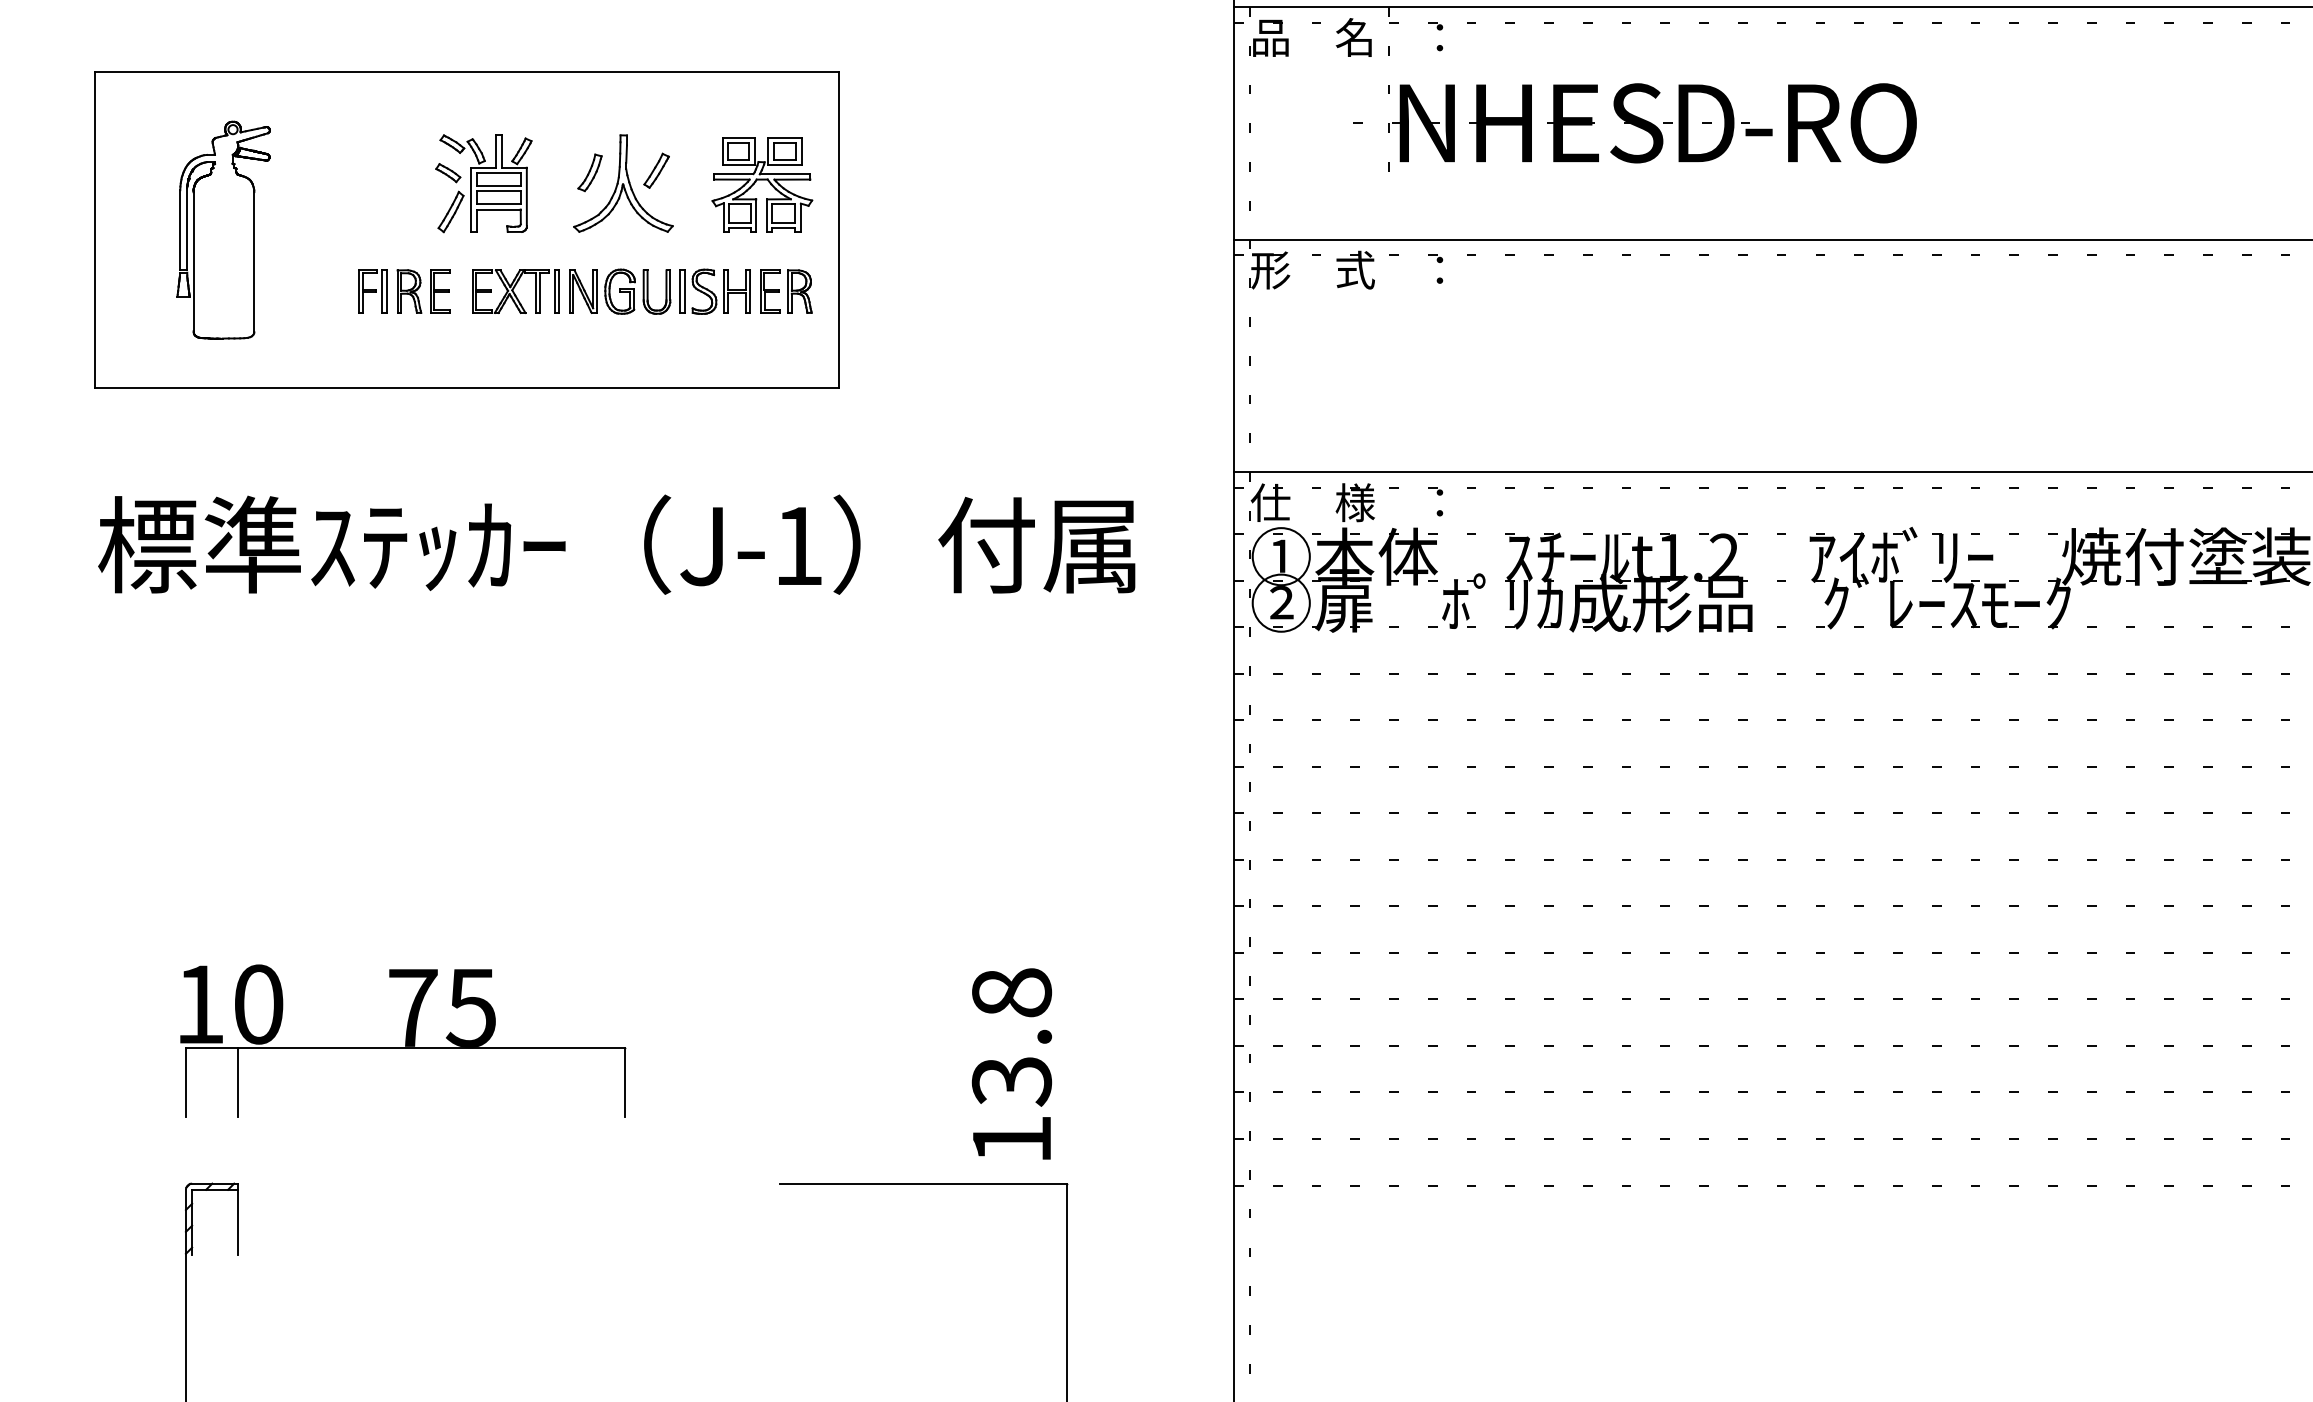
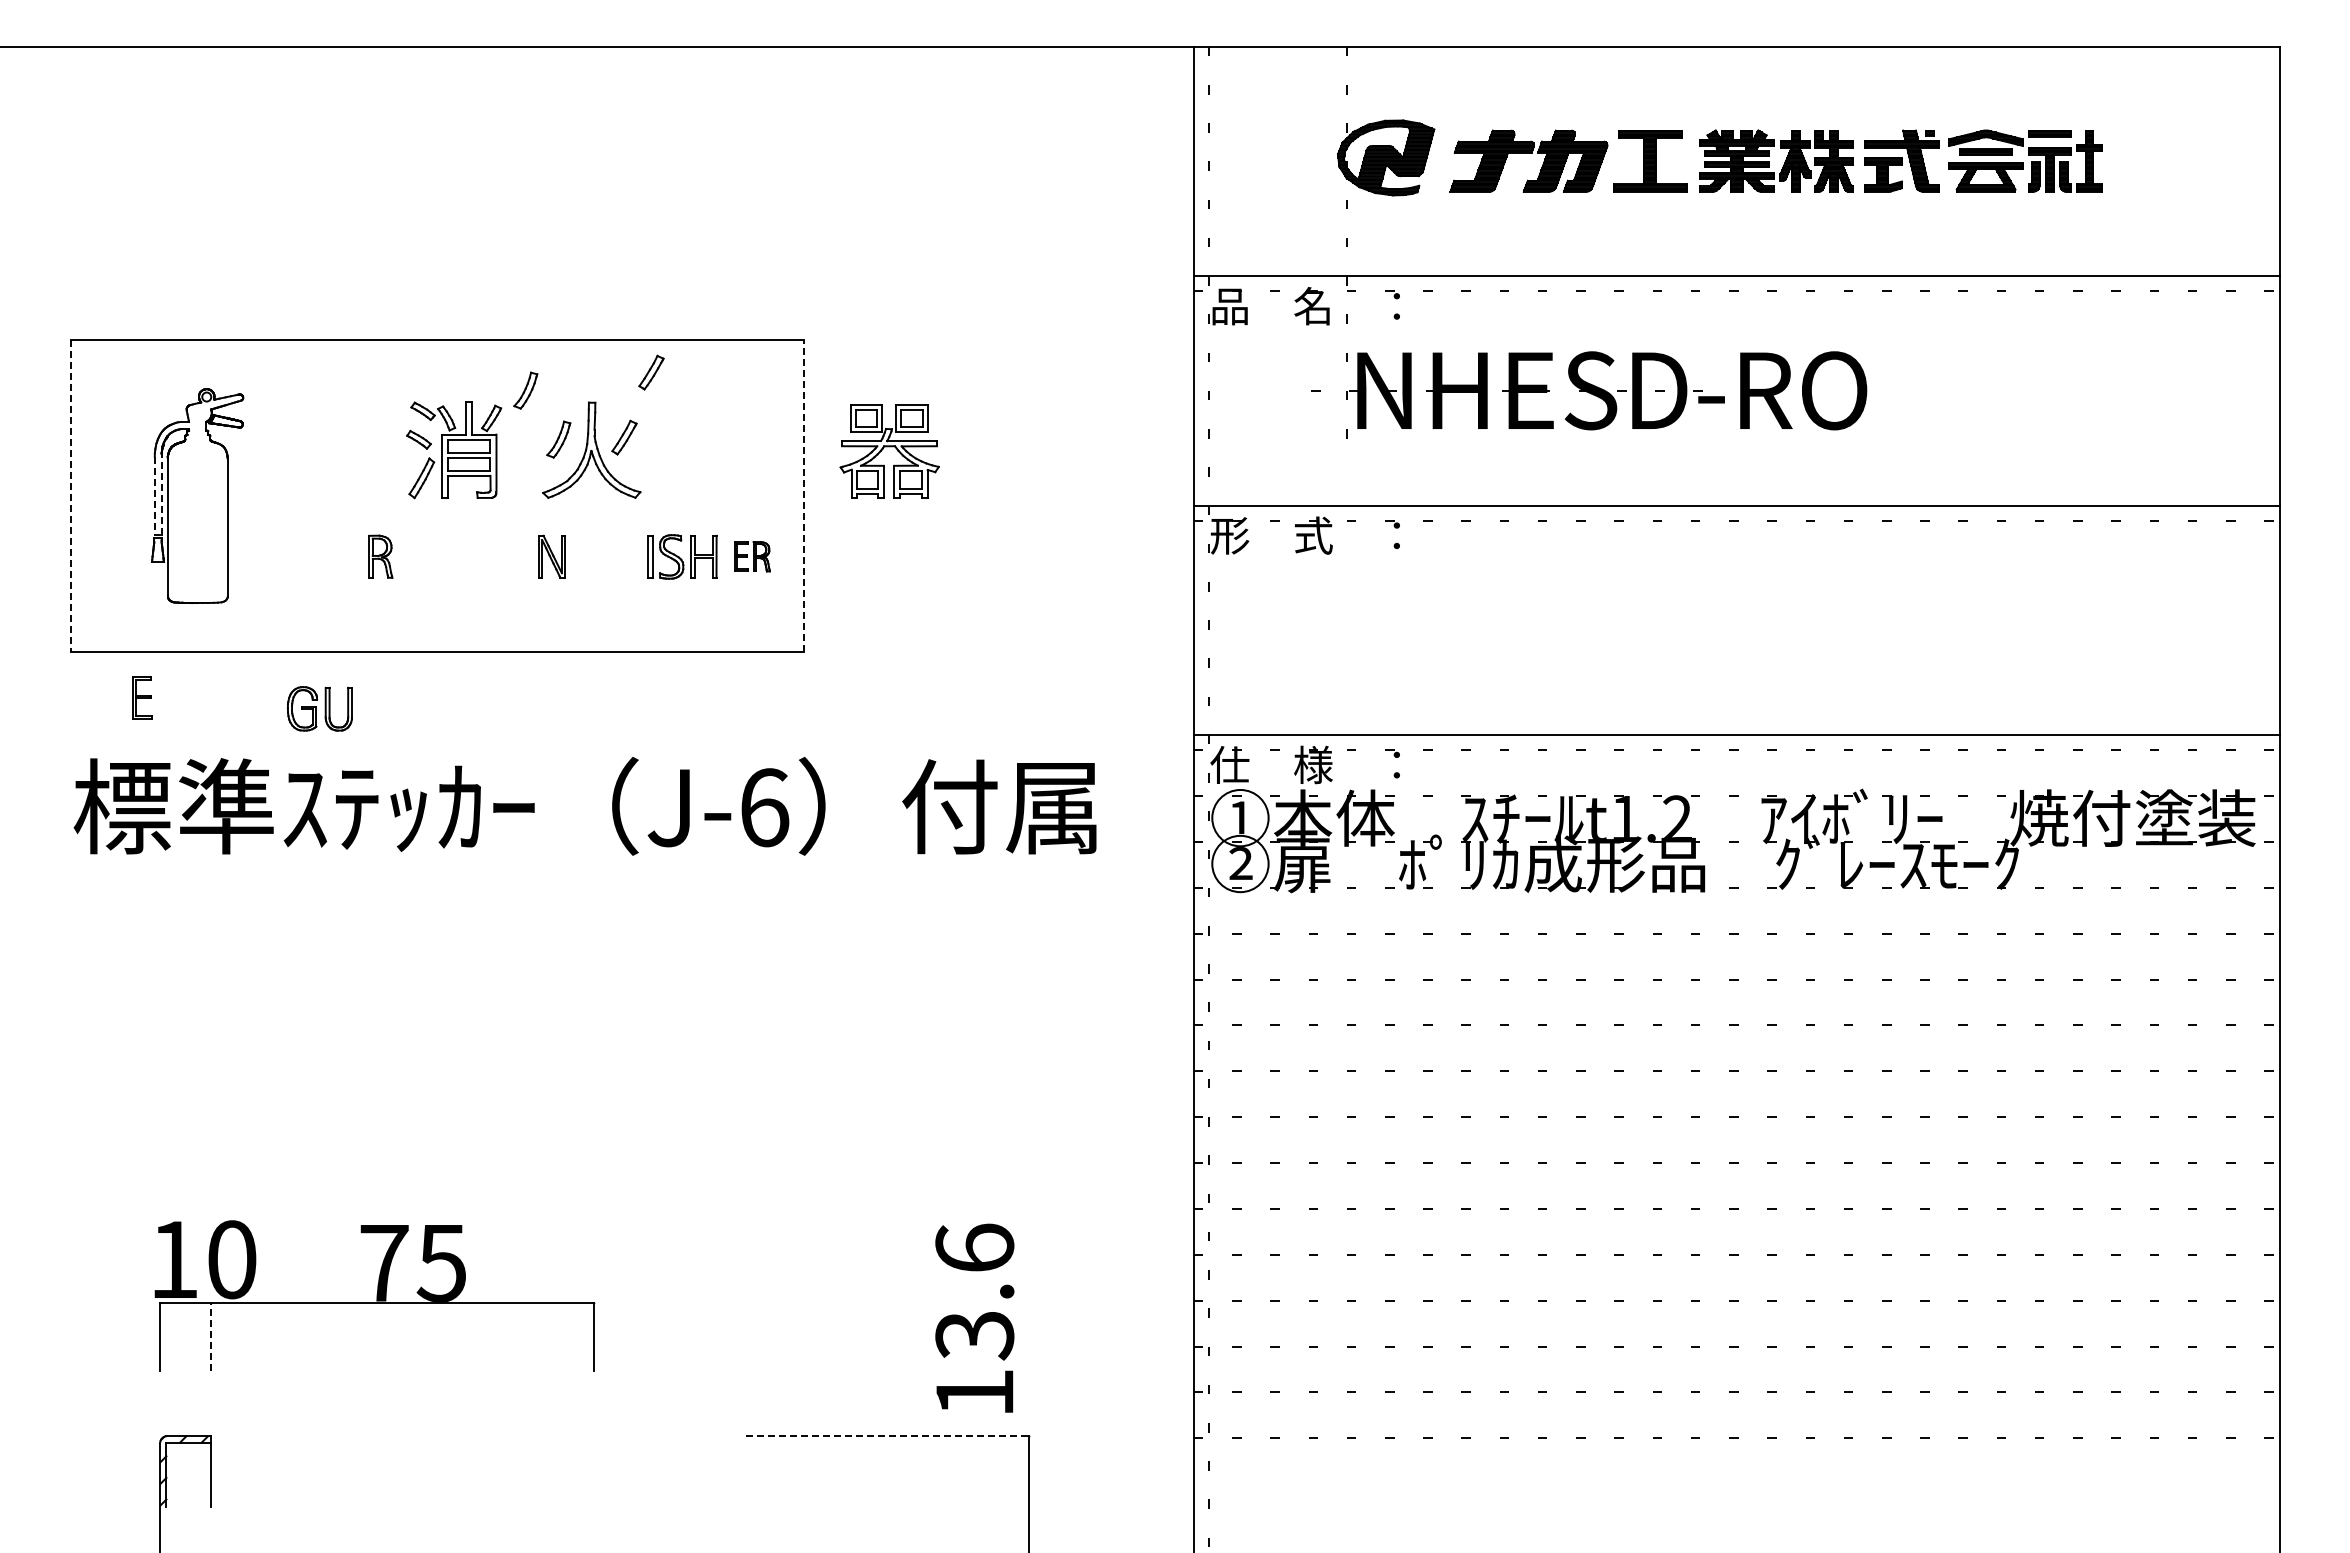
part: (684, 104) -> (651, 372), added
part: (556, 123) -> (525, 390), added
part: (762, 184) -> (889, 451), moved
line: (187, 228) -> (161, 494), solid -> dashed
line: (94, 230) -> (70, 496), solid -> dashed
line: (180, 230) -> (154, 496), solid -> dashed
line: (839, 230) -> (804, 496), solid -> dashed
part: (372, 291) -> (344, 556), removed
part: (440, 291) -> (142, 697), moved
part: (515, 291) -> (485, 556), removed
part: (637, 291) -> (319, 708), moved
part: (786, 291) -> (752, 556), size x0.7
text: (799, 545) -> (765, 807), J-1 -> J-6
text: (1011, 992) -> (974, 1247), 13.8 -> 13.6
line: (237, 1082) -> (211, 1336), solid -> dashed
line: (924, 1183) -> (888, 1436), solid -> dashed

